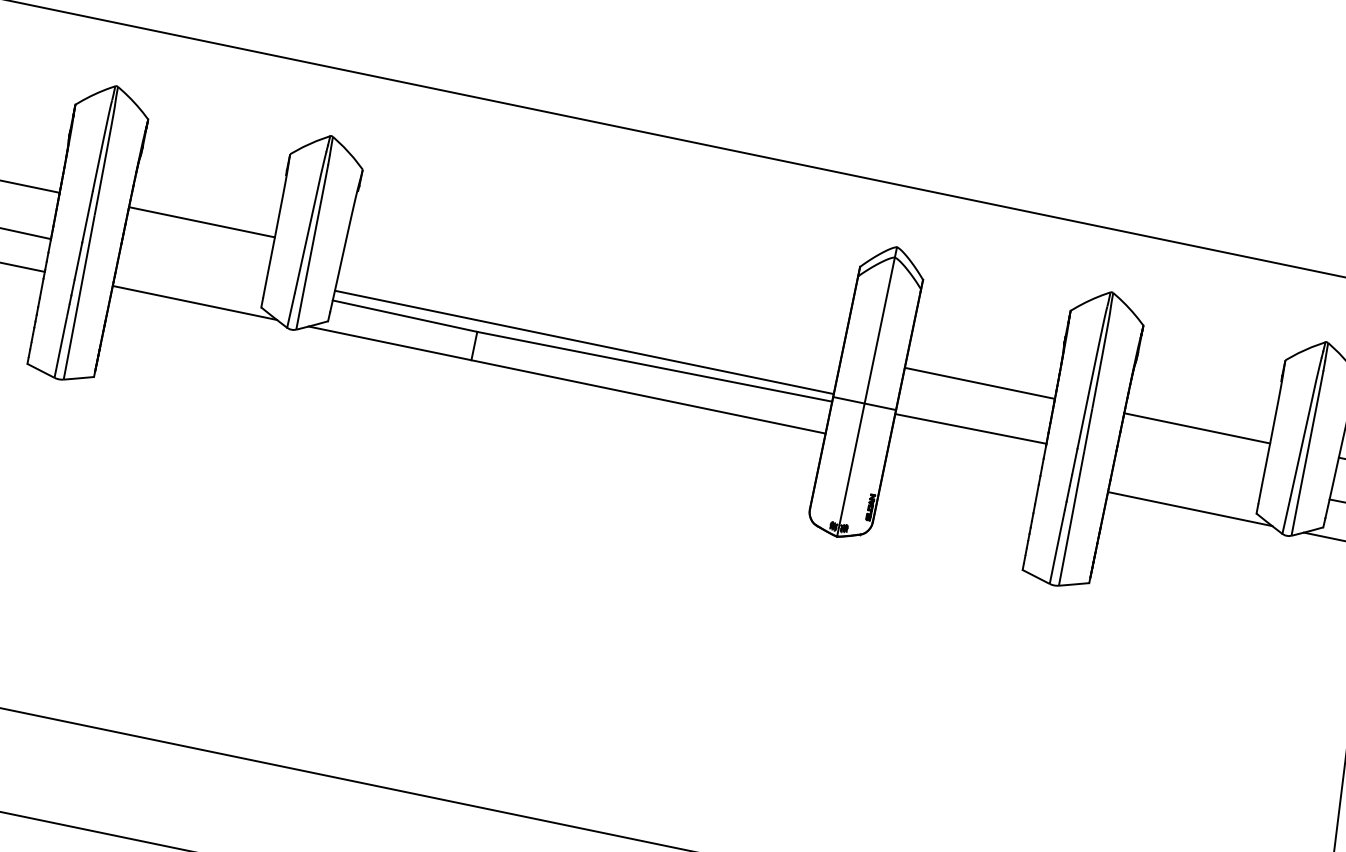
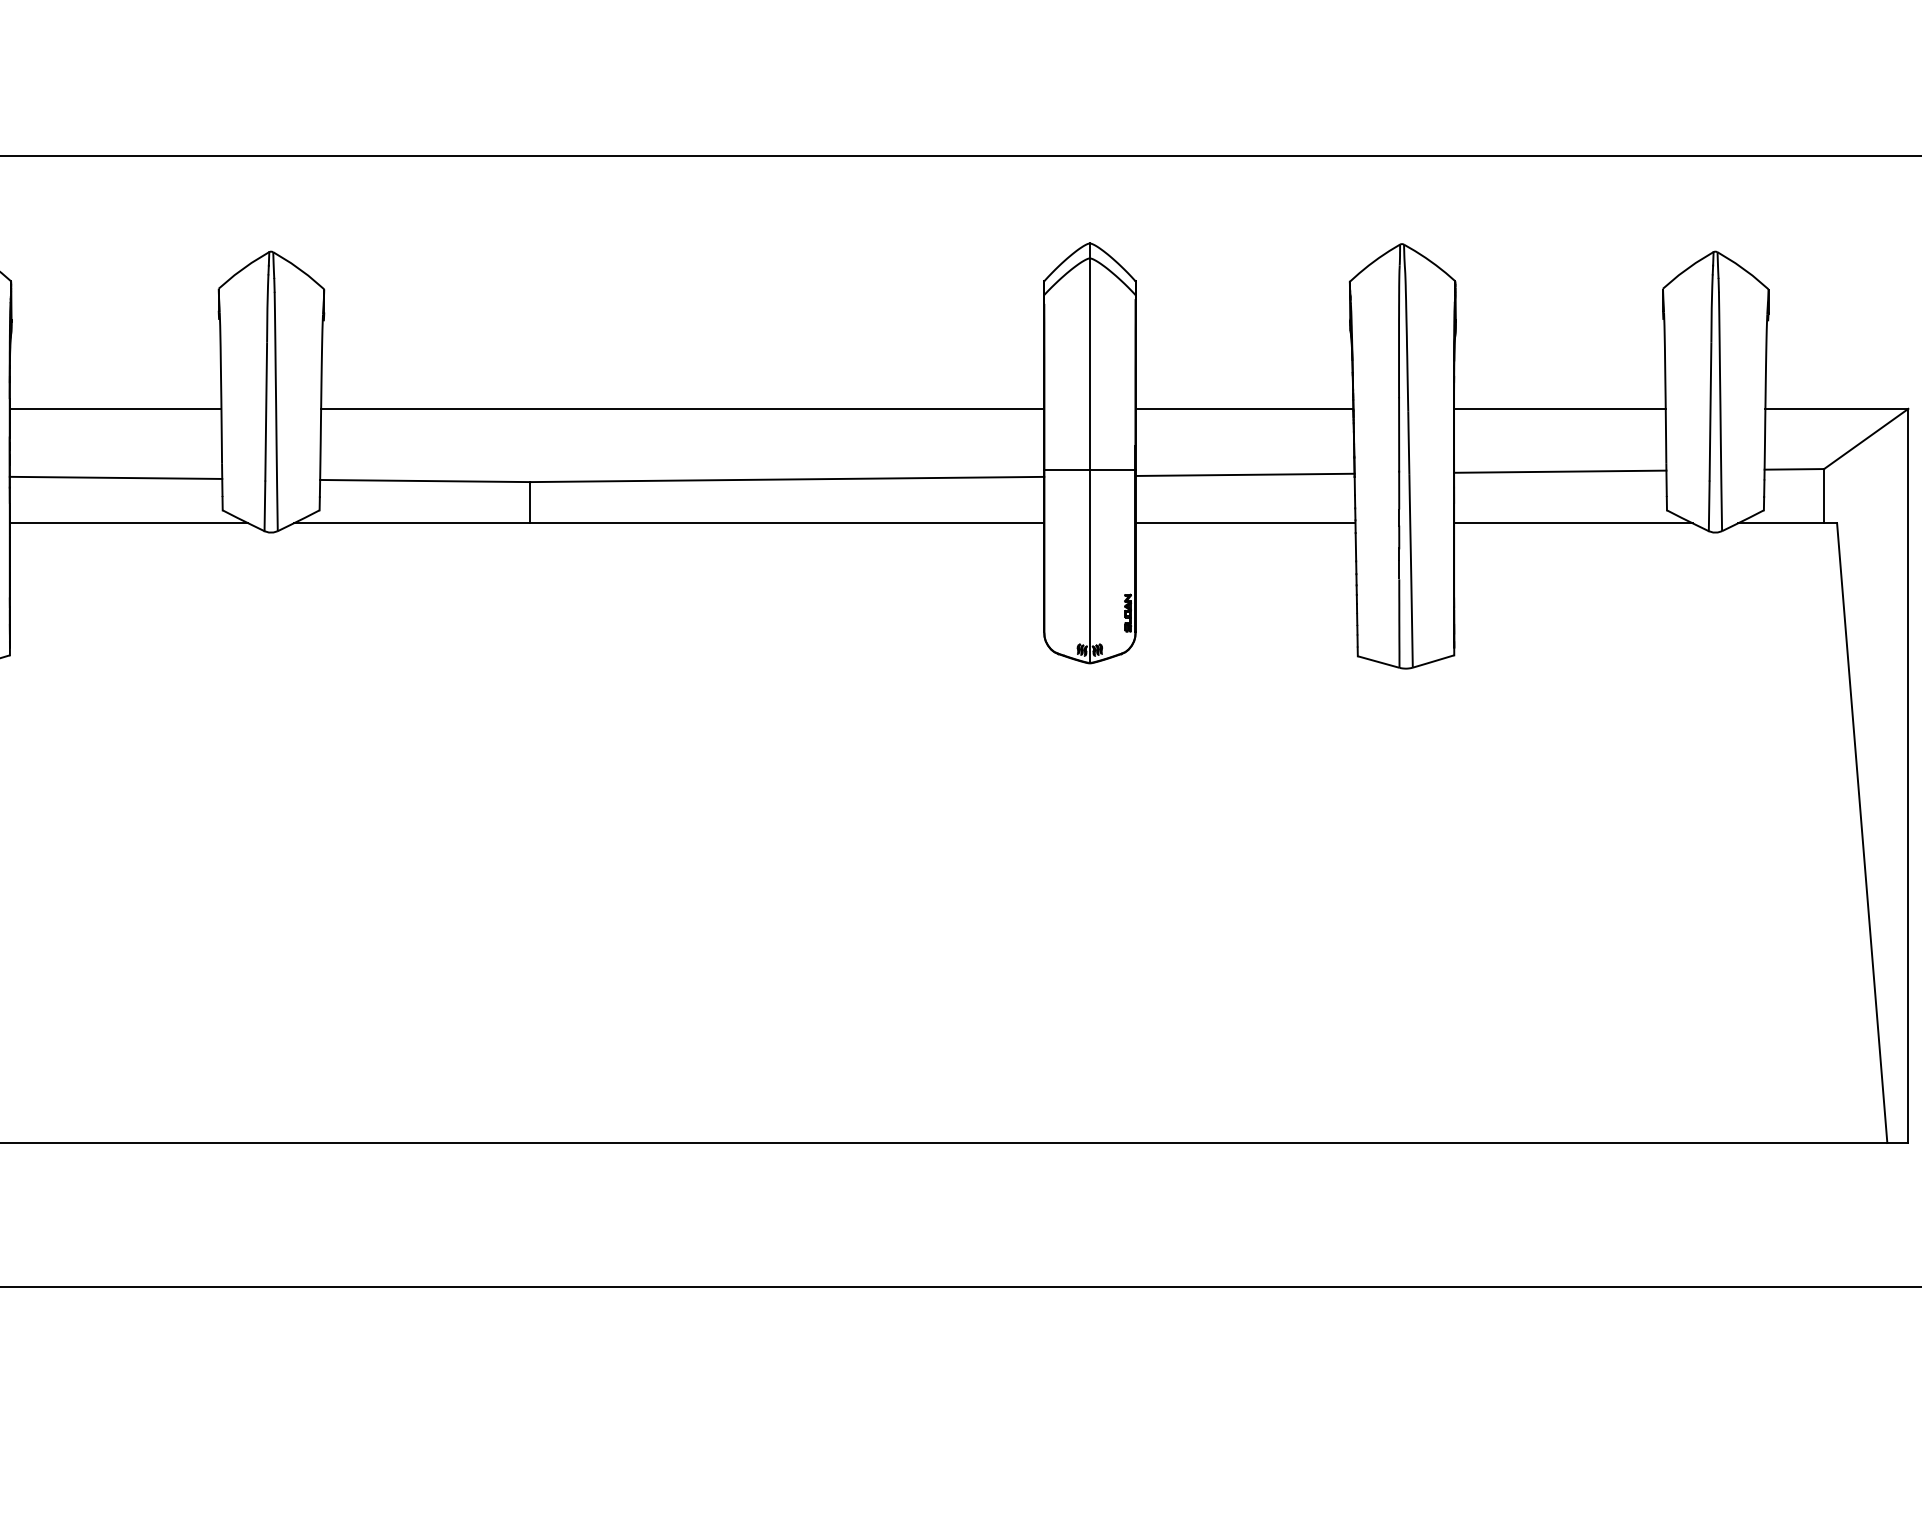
line: (192, 269) -> (115, 477), added
line: (584, 342) -> (682, 408), moved
line: (964, 462) -> (1245, 523), added
line: (1188, 471) -> (1560, 471), added

